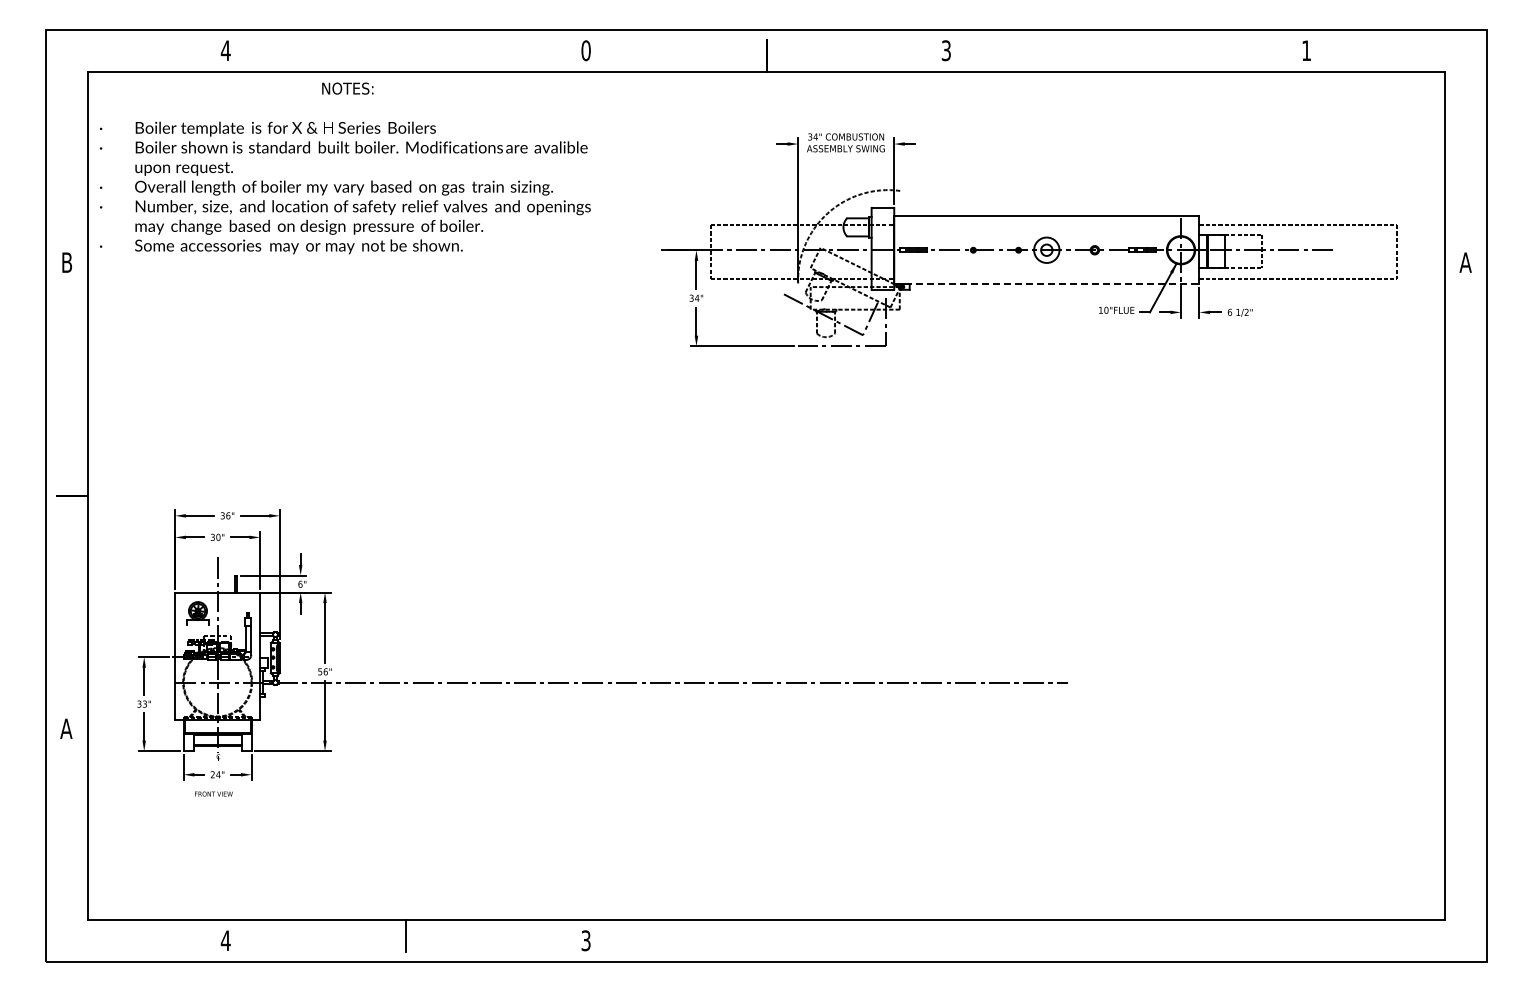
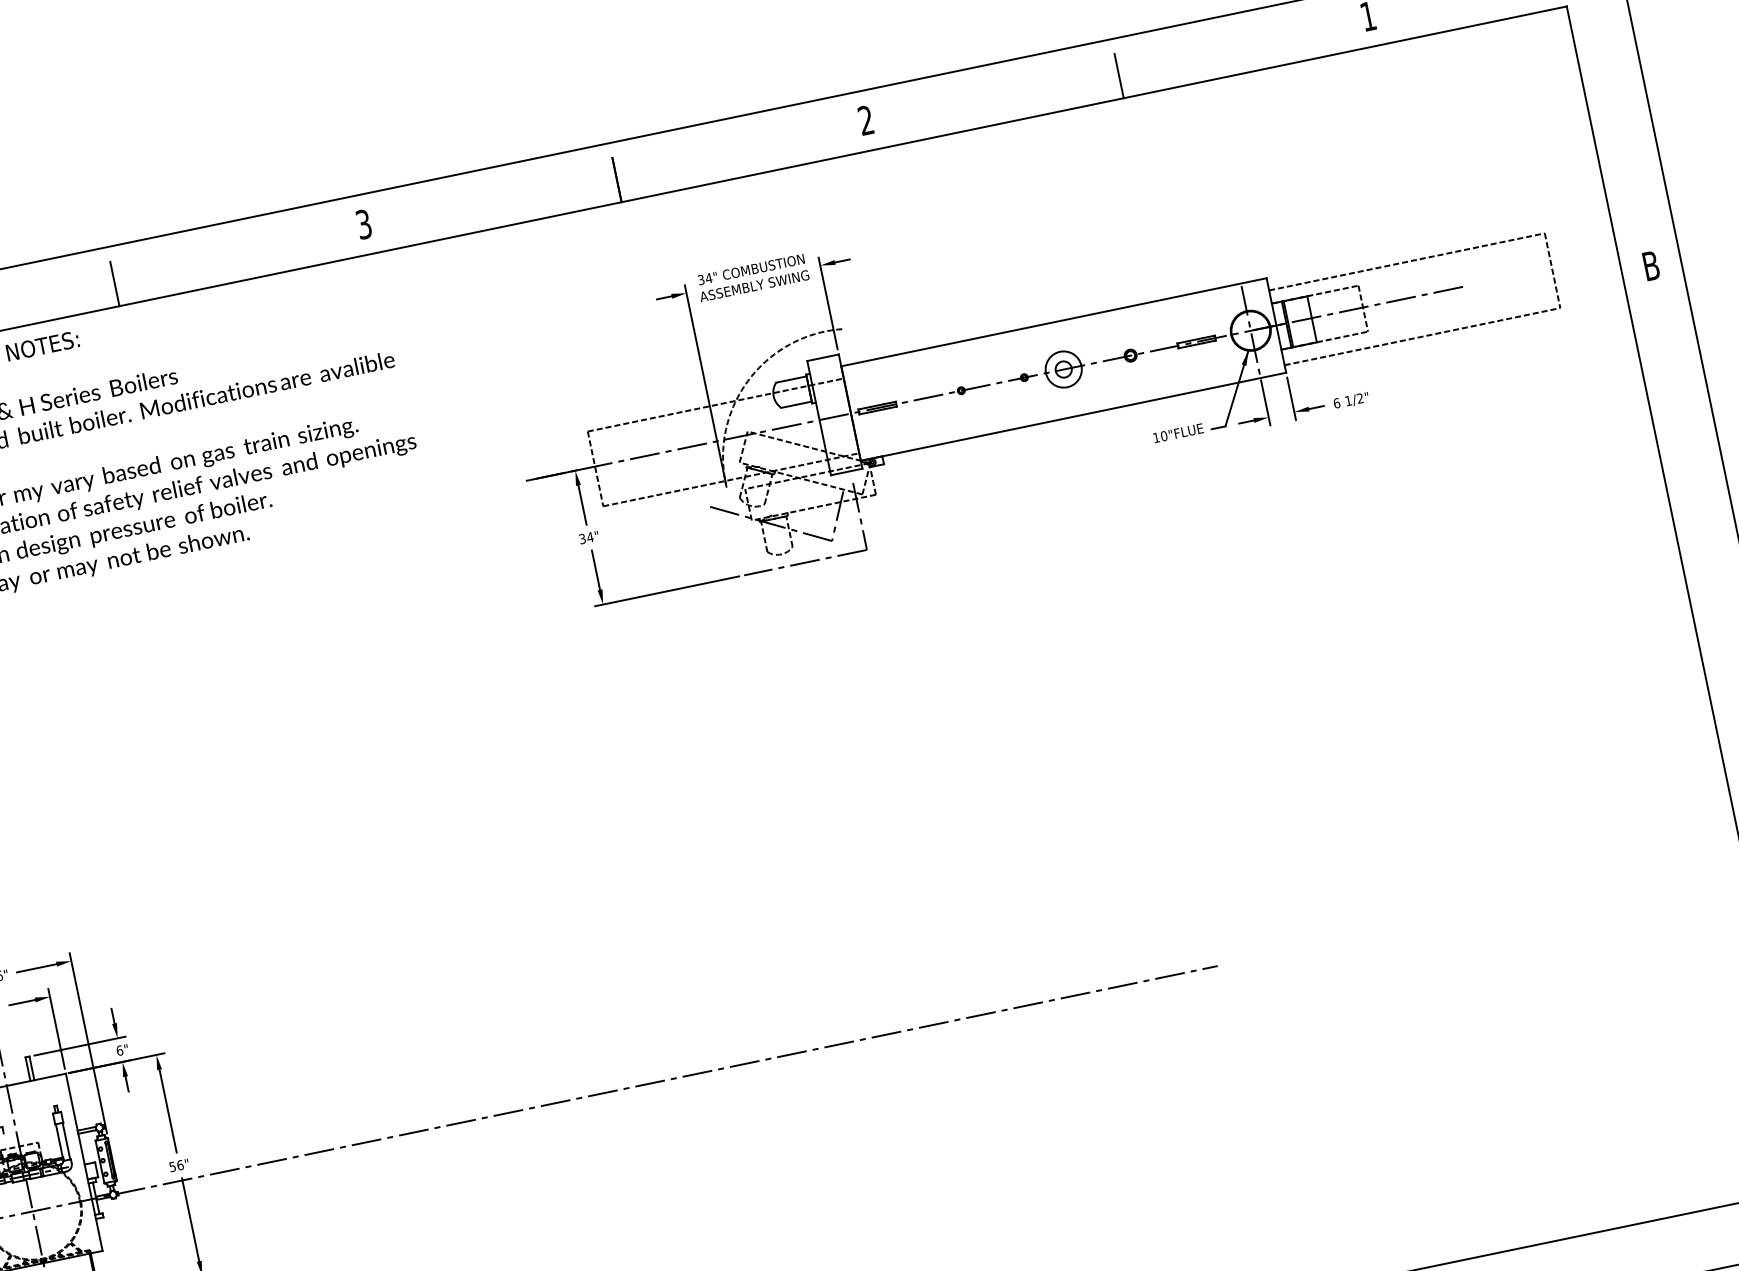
text: (585, 50) -> (363, 224), 0 -> 3
text: (945, 50) -> (864, 120), 3 -> 2
line: (406, 56) -> (115, 284), added
line: (1126, 56) -> (1118, 76), added
text: (1465, 262) -> (1650, 265), A -> B
line: (1046, 284) -> (1073, 417), dashed -> solid

